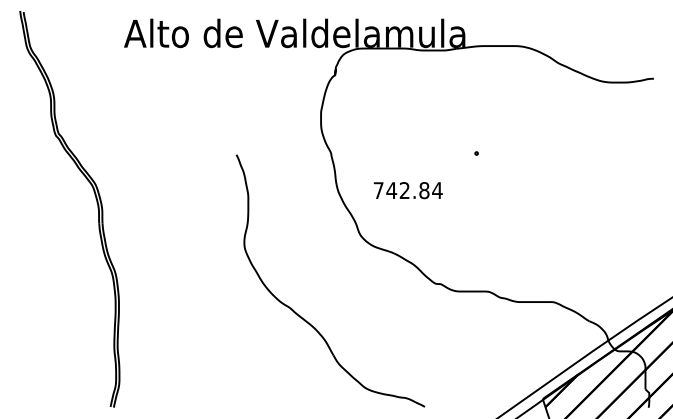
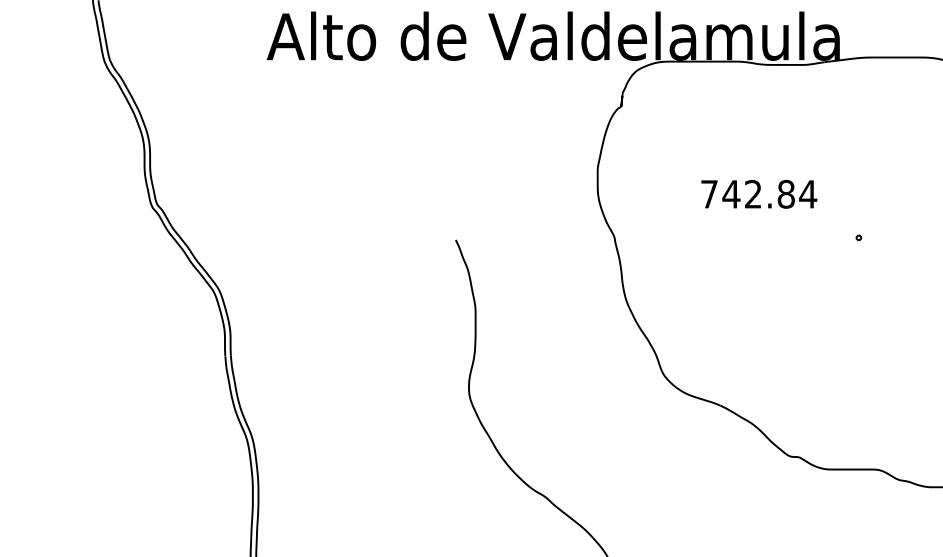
text: (407, 190) -> (757, 194), moved

